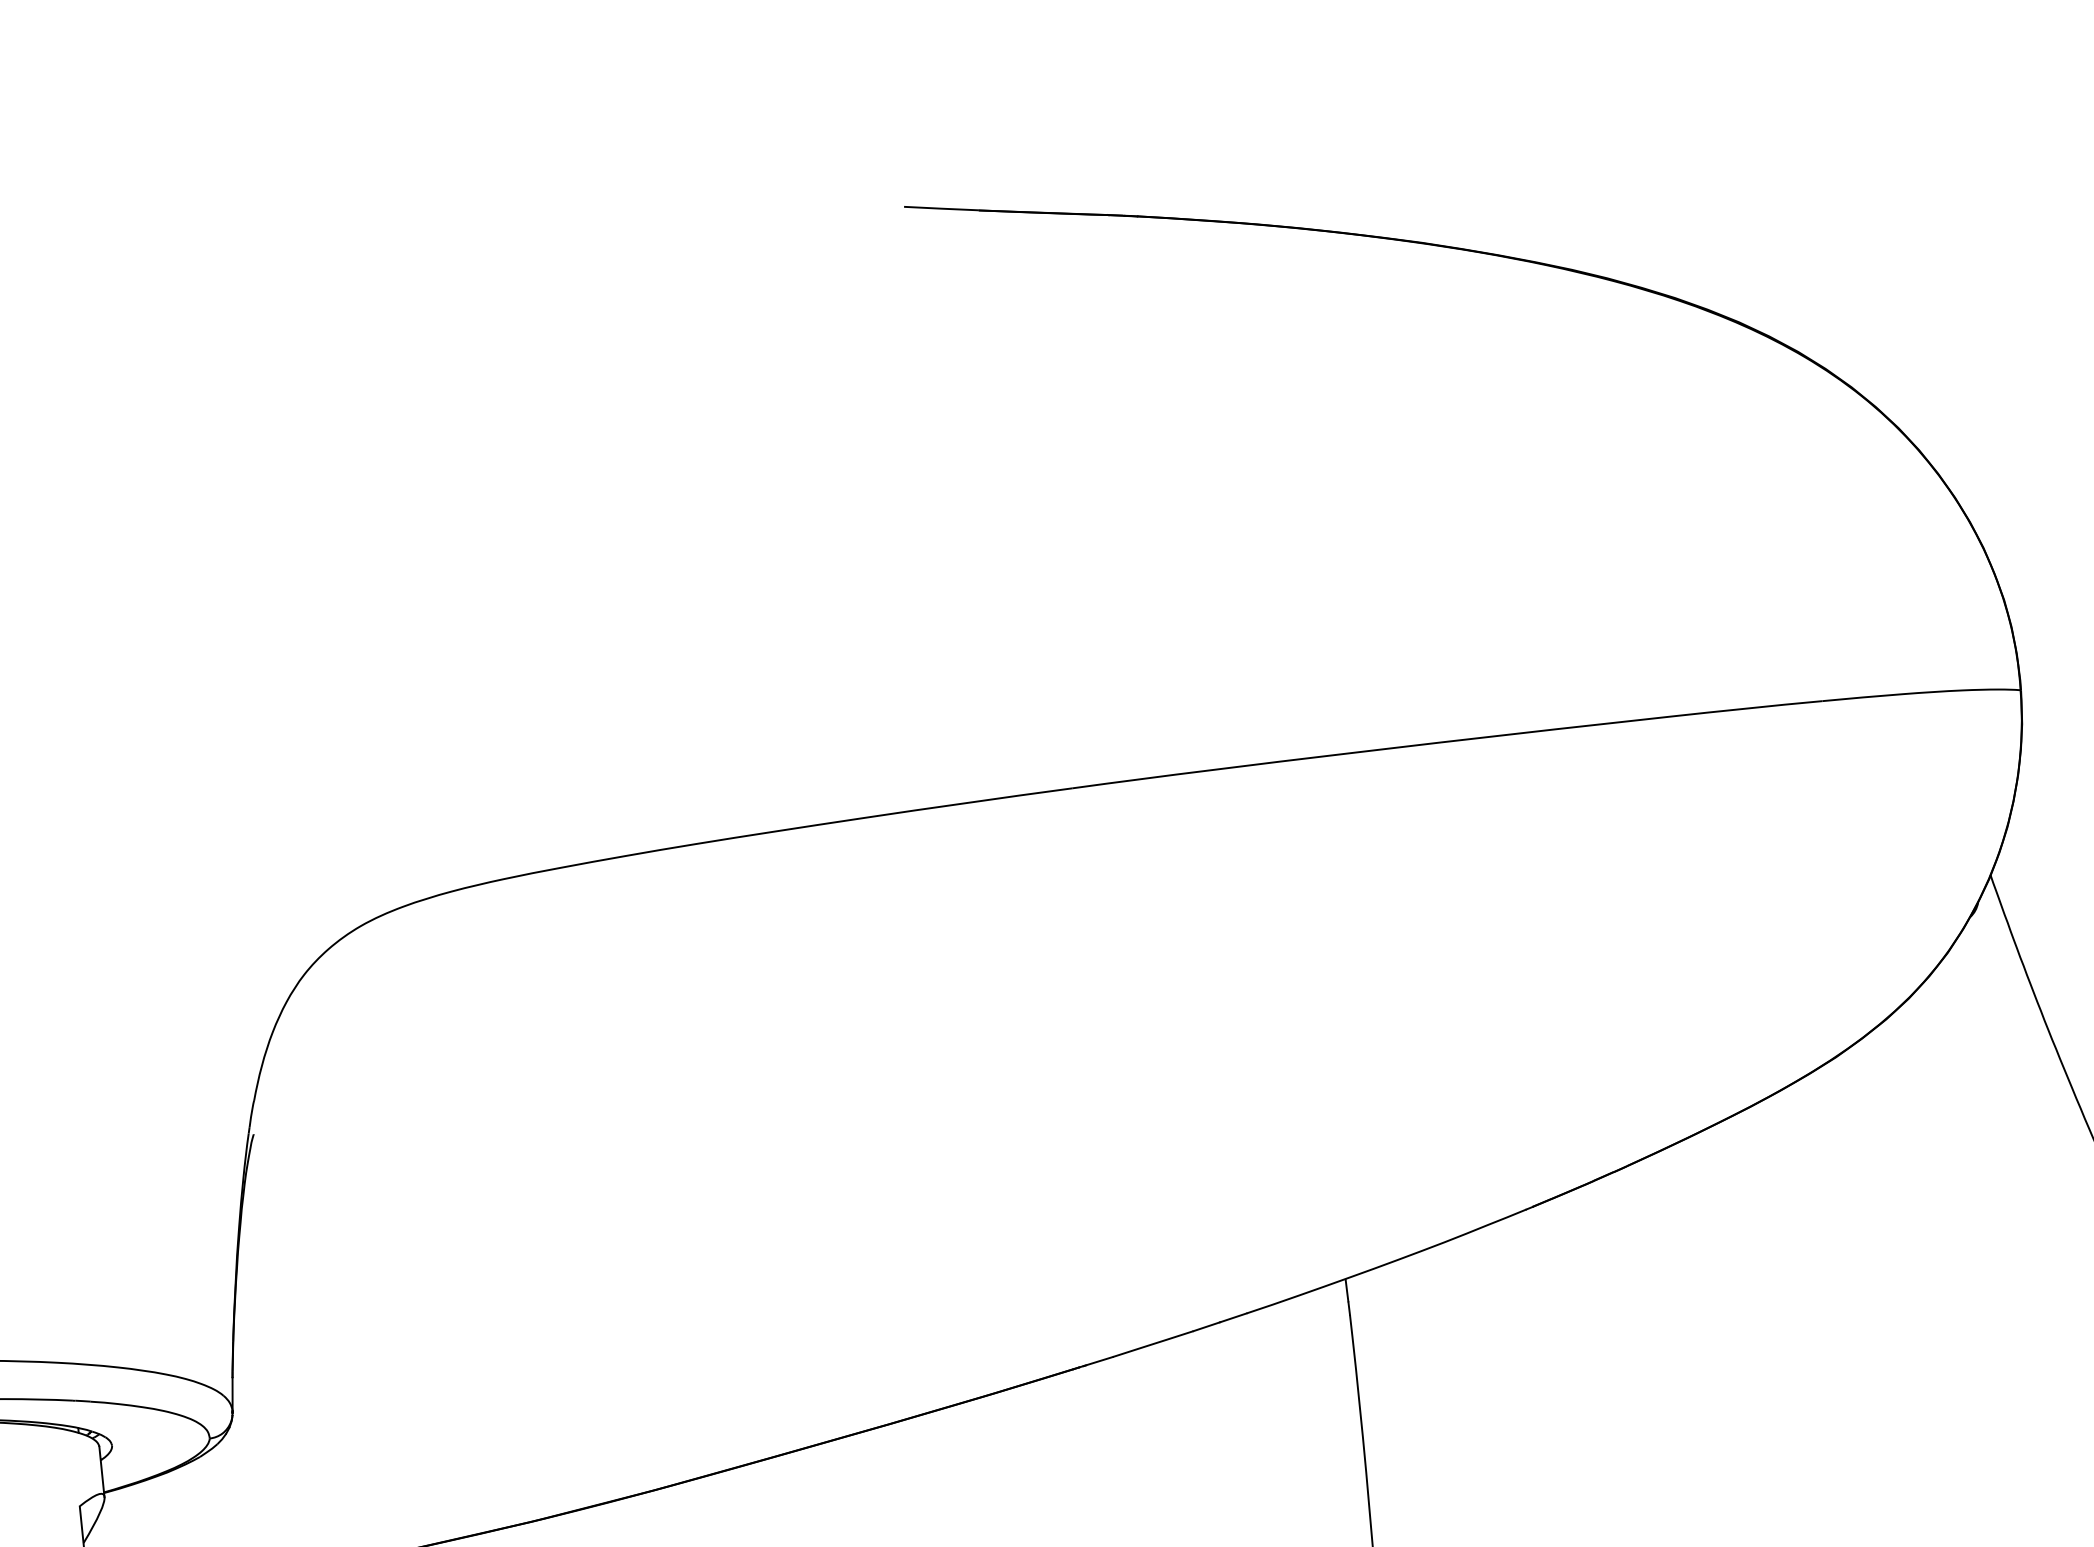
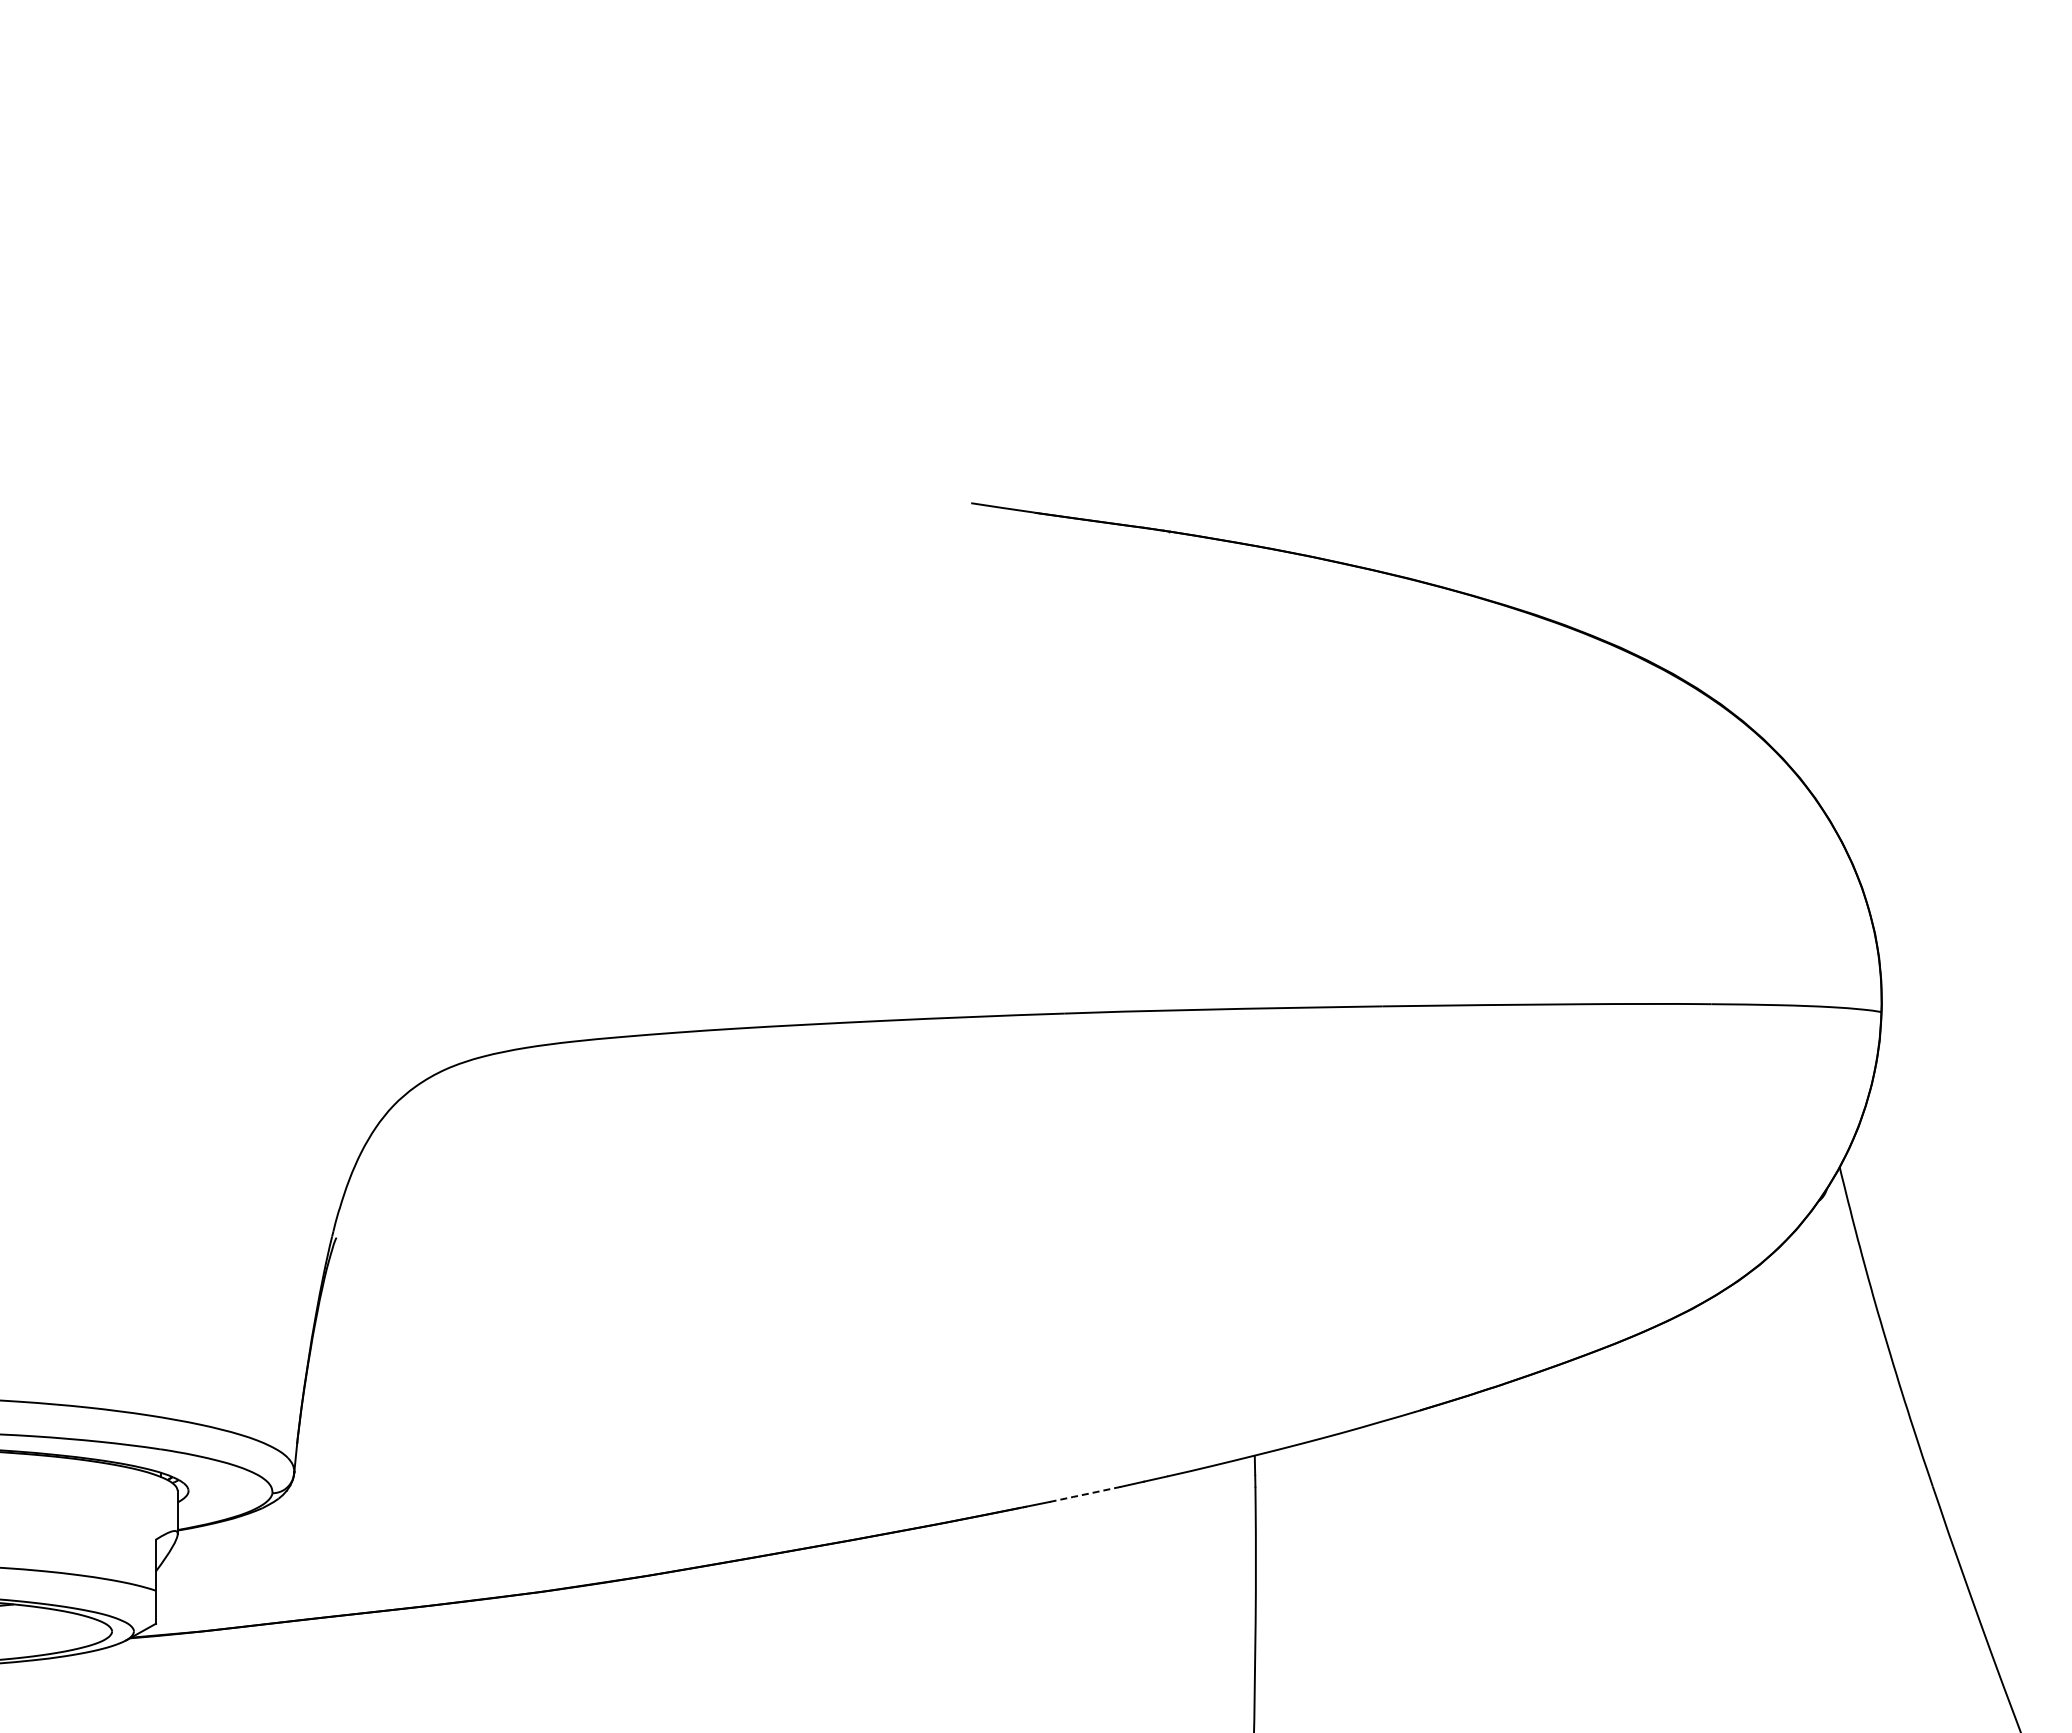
line: (1153, 1344) -> (1085, 1494), solid -> dashed

